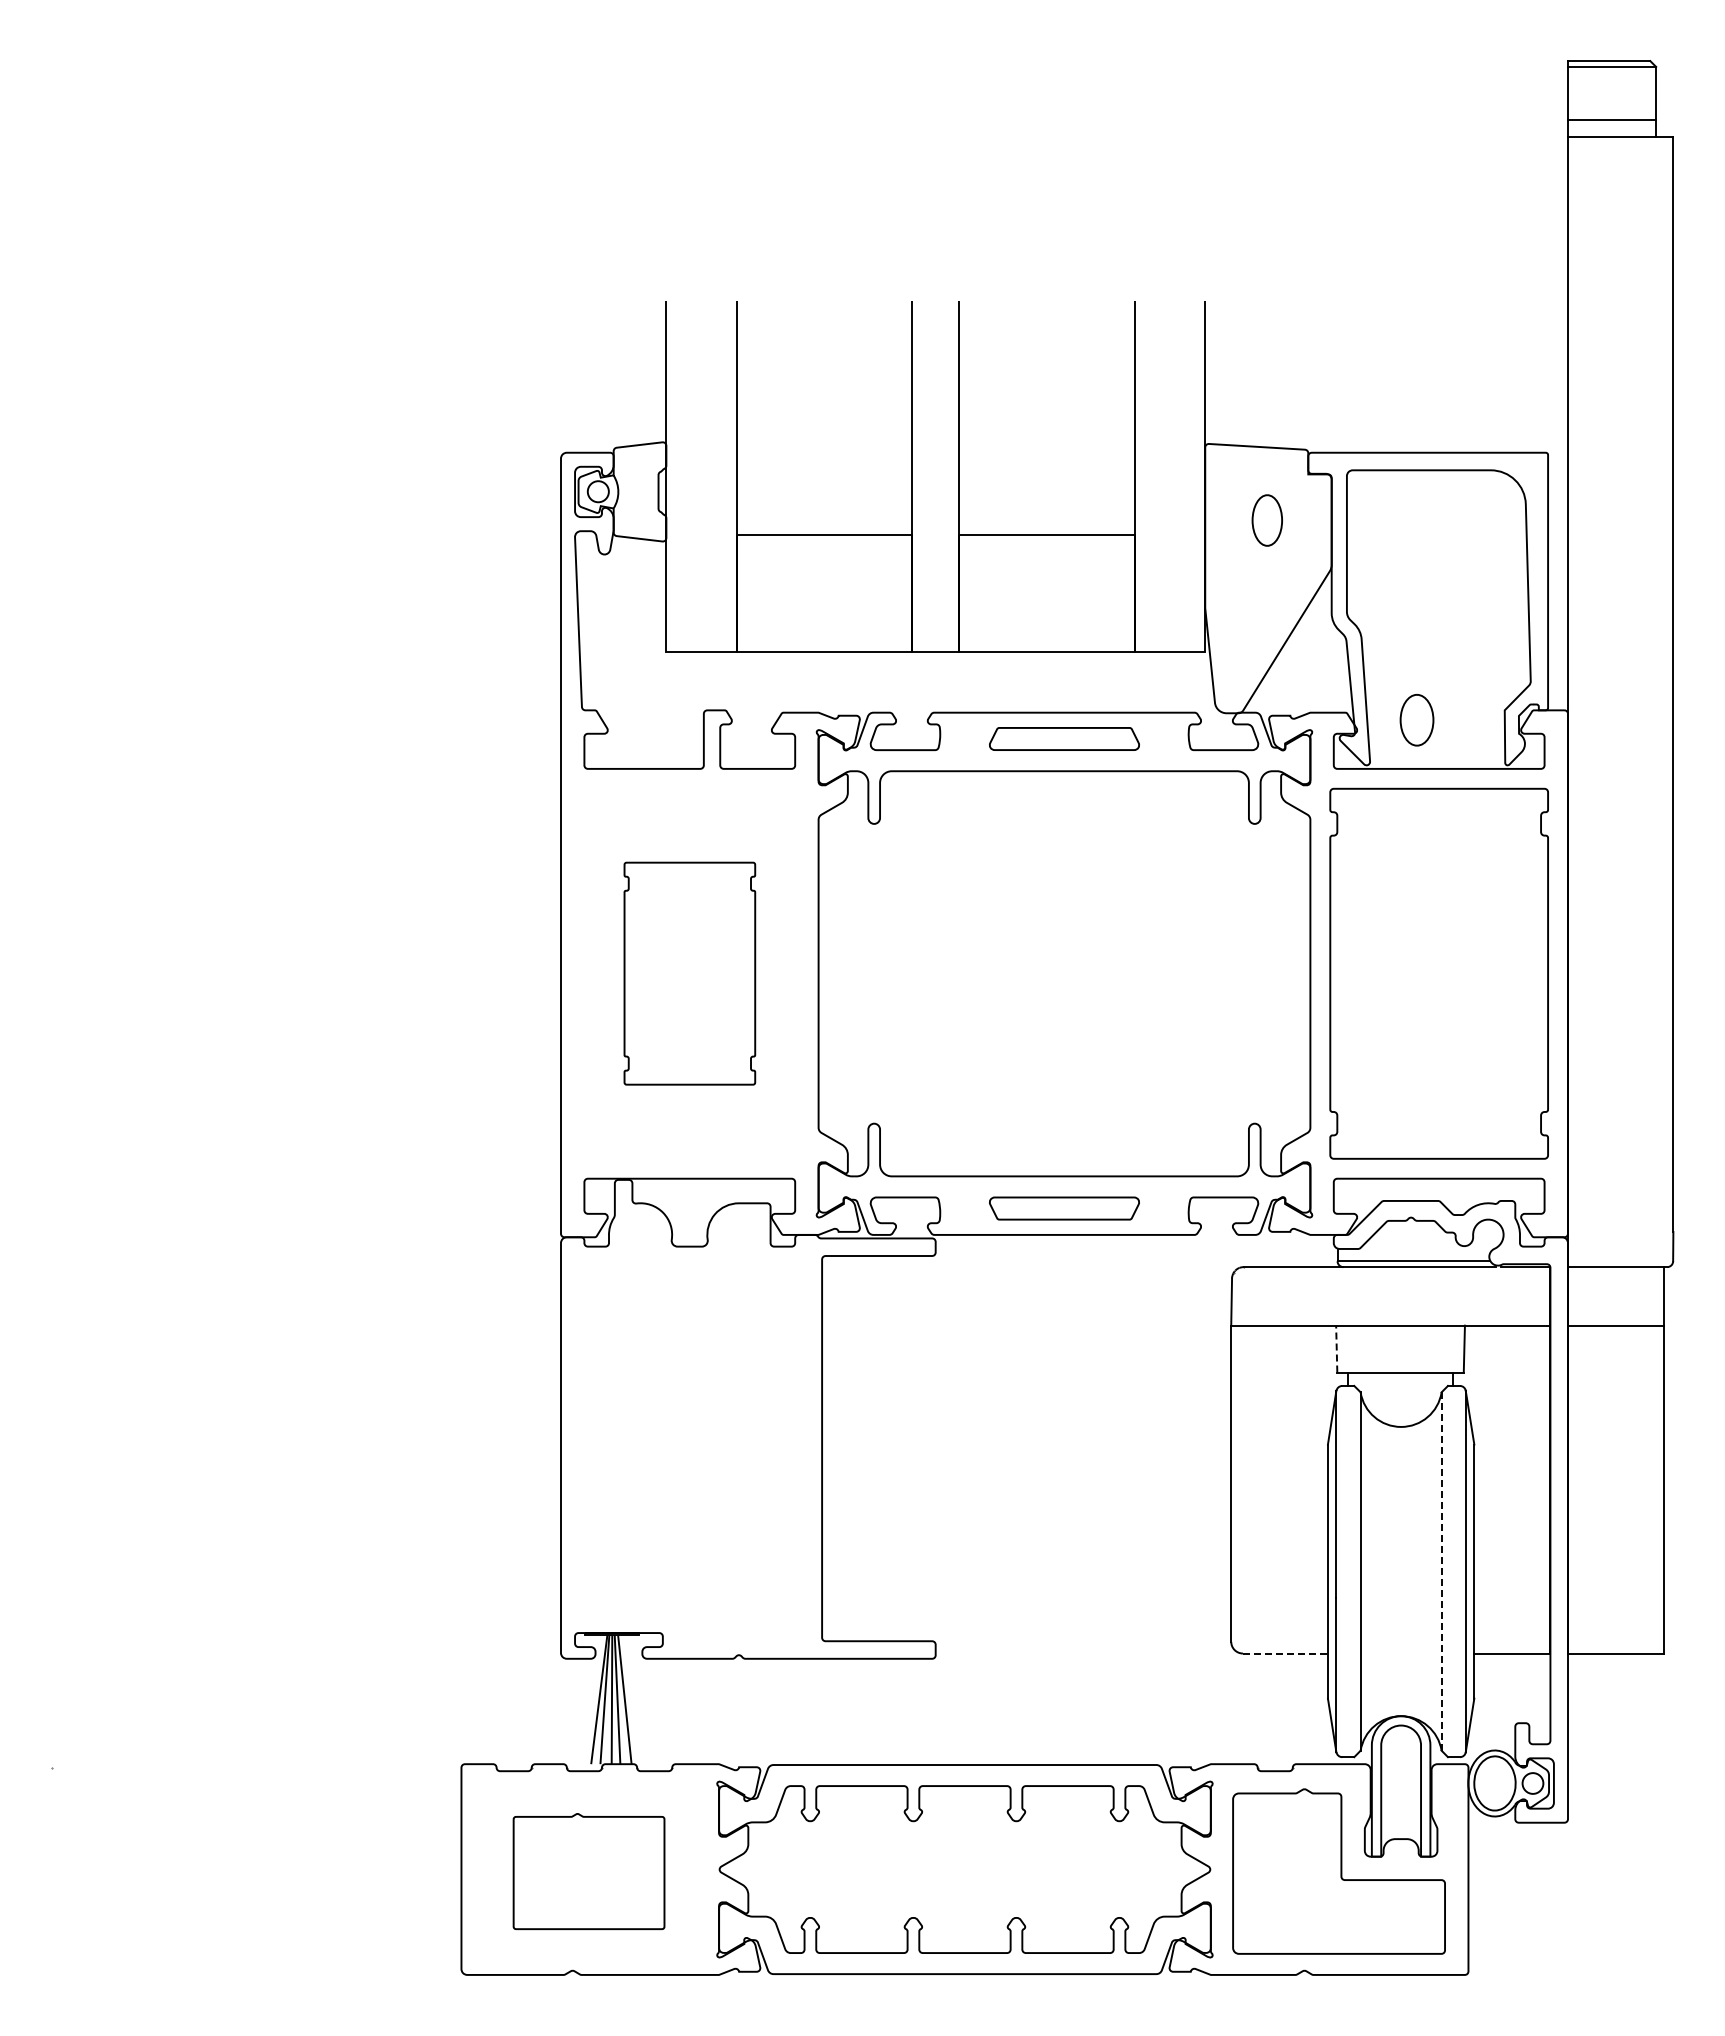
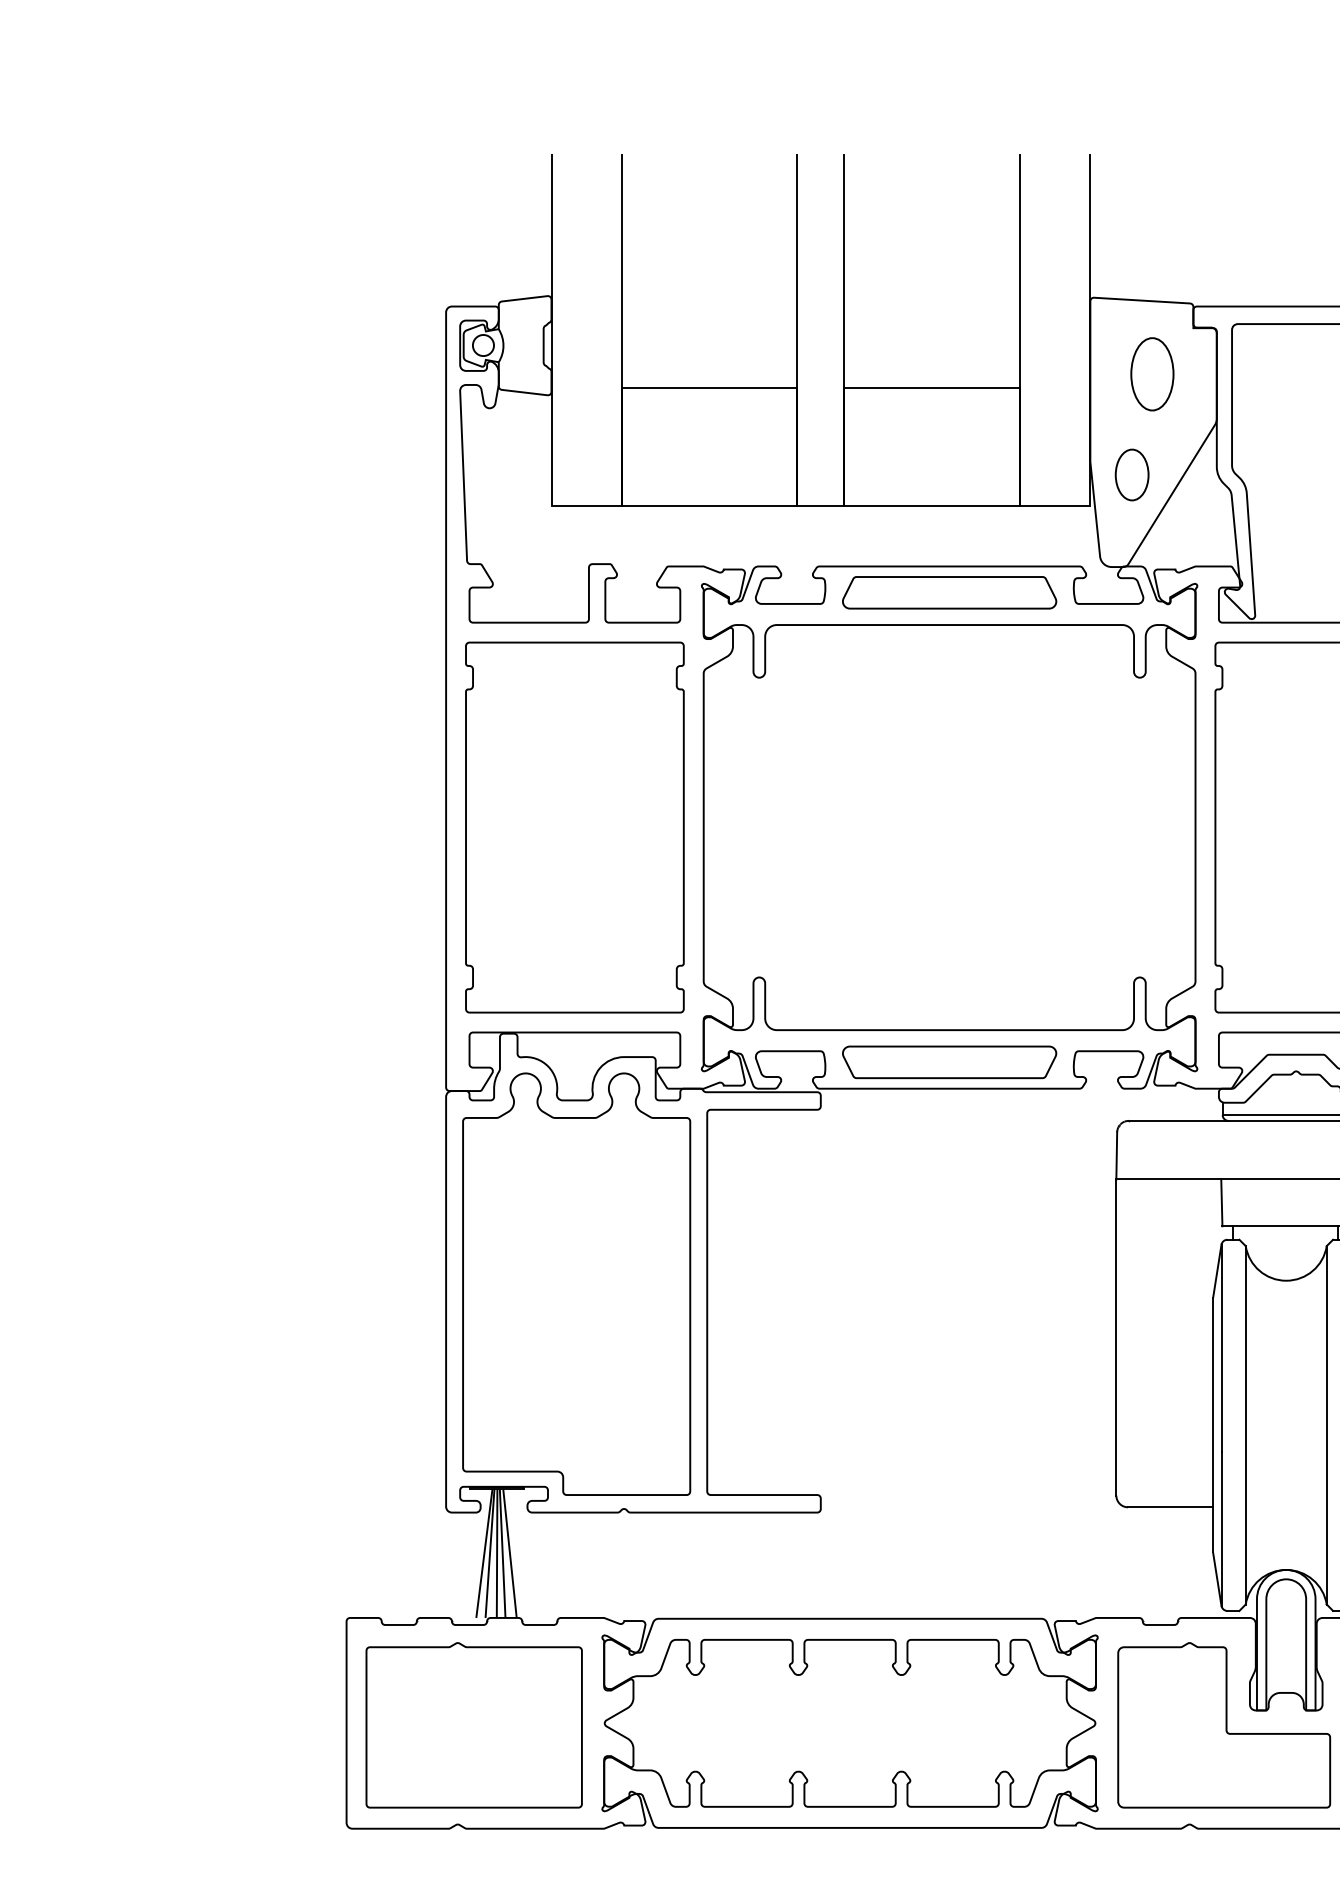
part: (1267, 520) -> (1152, 374), size x1.43
part: (1416, 720) -> (1131, 475), moved
part: (1064, 738) -> (949, 592), size x1.43
part: (689, 973) -> (574, 827), size x1.67
part: (1064, 1208) -> (949, 1062), size x1.43
line: (1336, 1348) -> (1221, 1202), dashed -> solid
part: (691, 1430) -> (576, 1284), added
line: (1441, 1571) -> (1326, 1425), dashed -> solid
line: (1285, 1653) -> (1170, 1507), dashed -> solid
part: (588, 1871) -> (473, 1725), size x1.43

